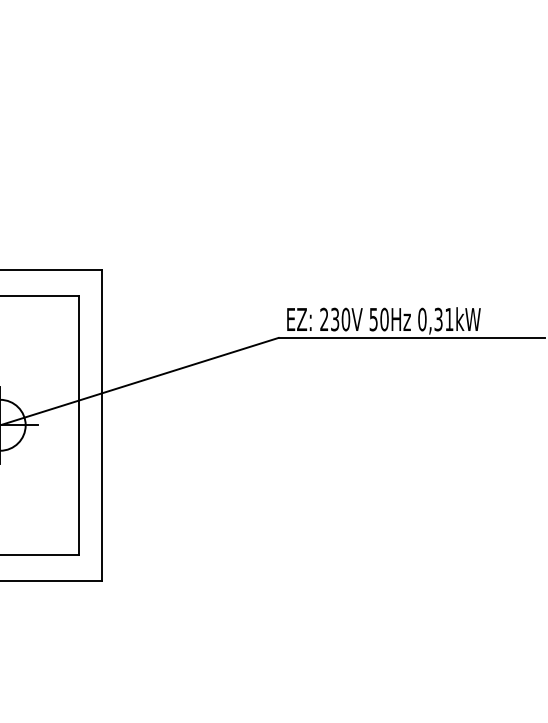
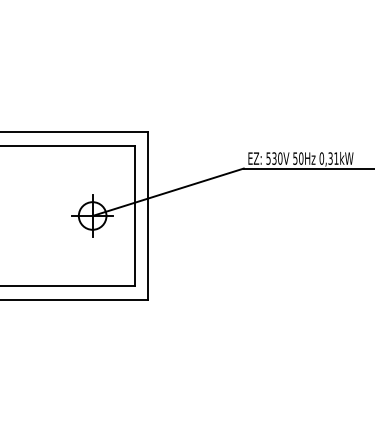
text: (324, 319) -> (268, 158), 230V -> 530V

